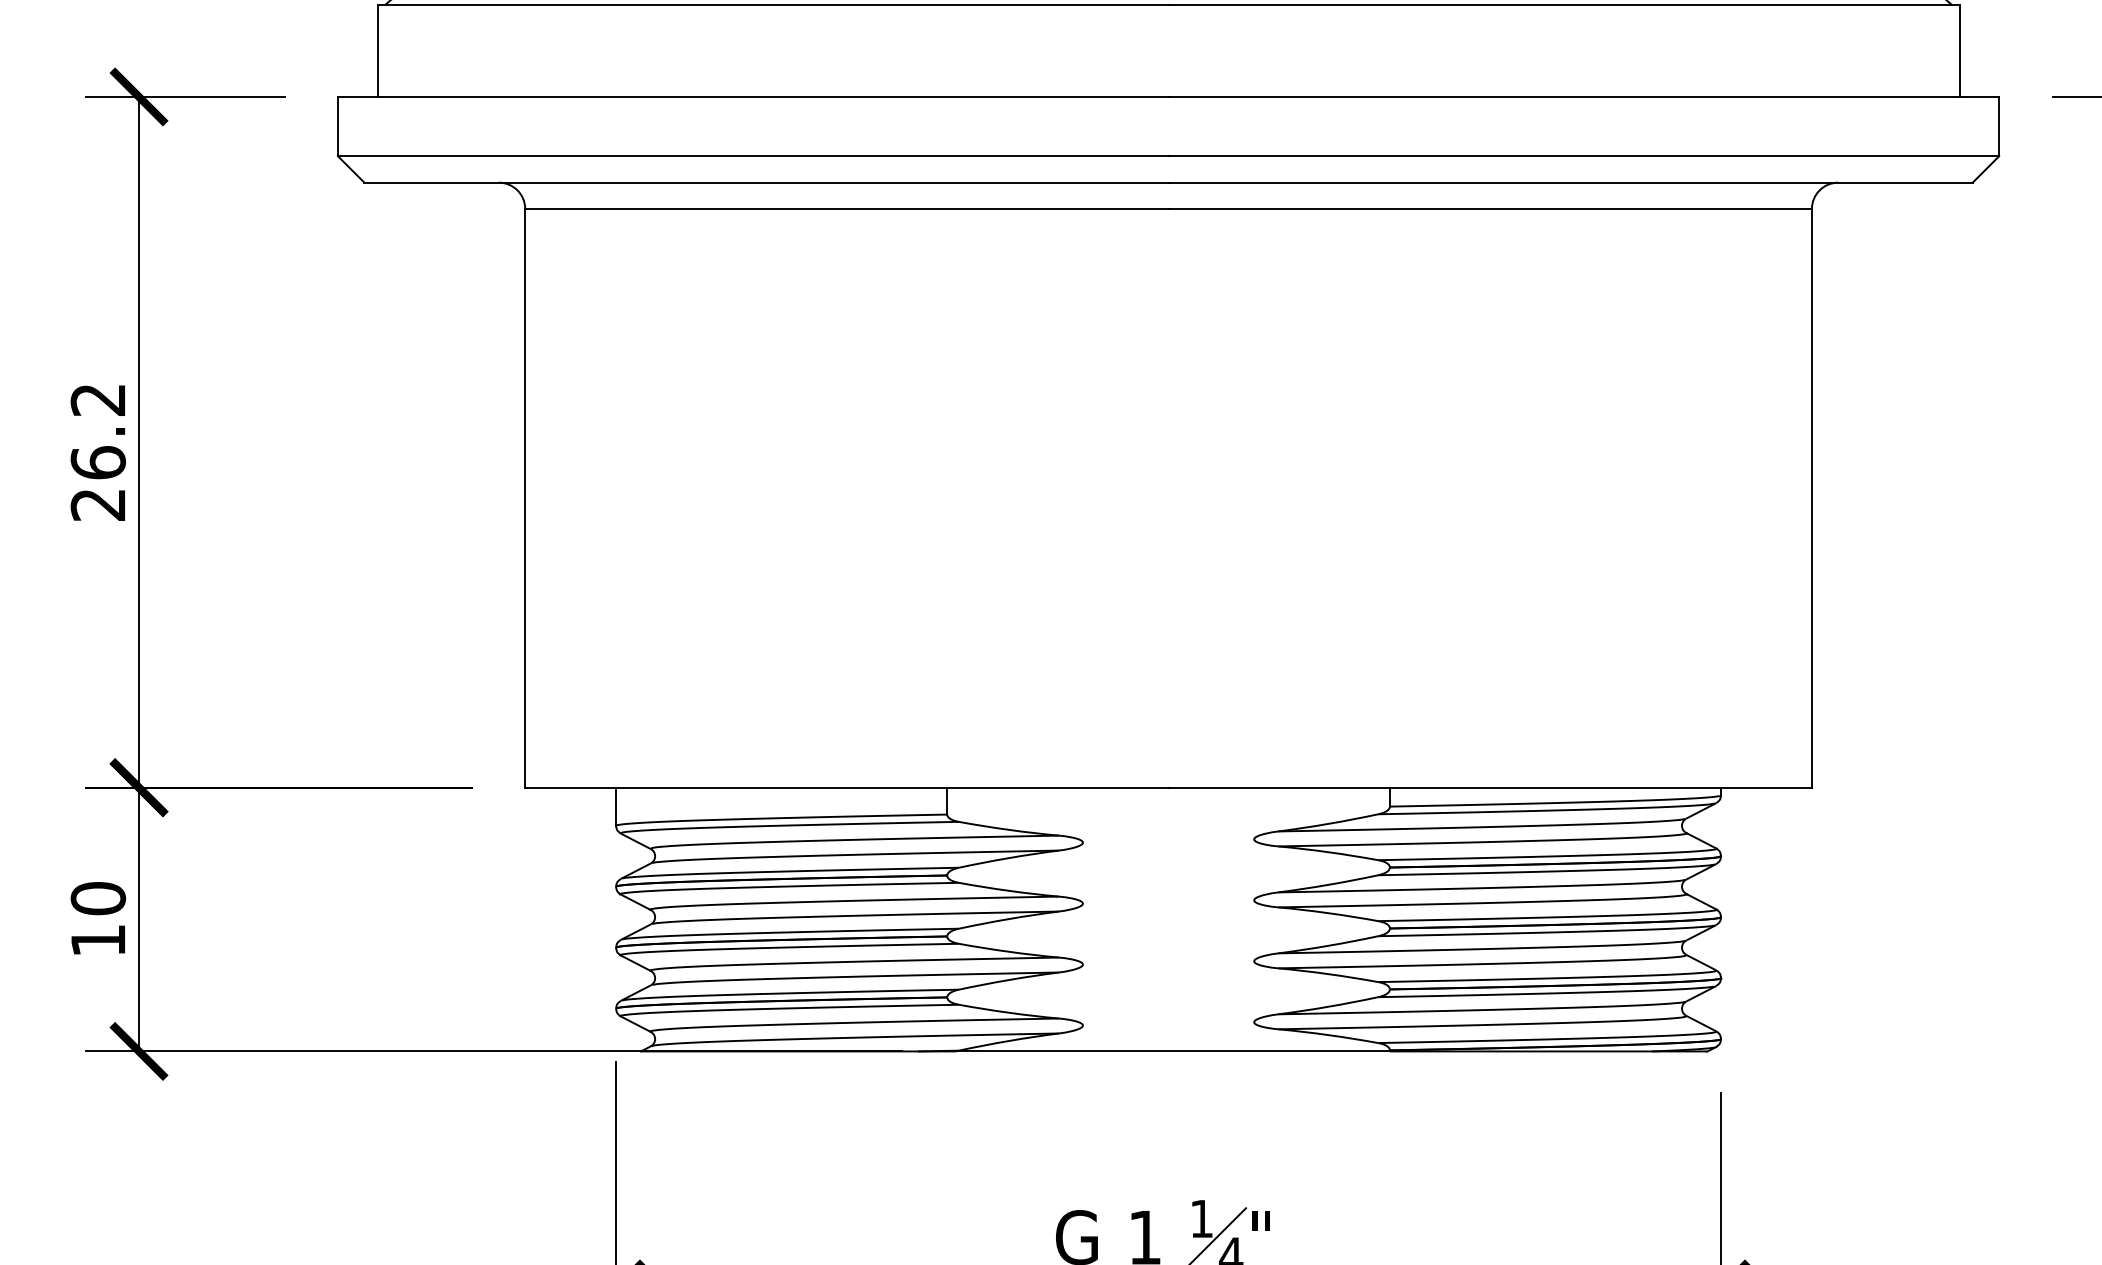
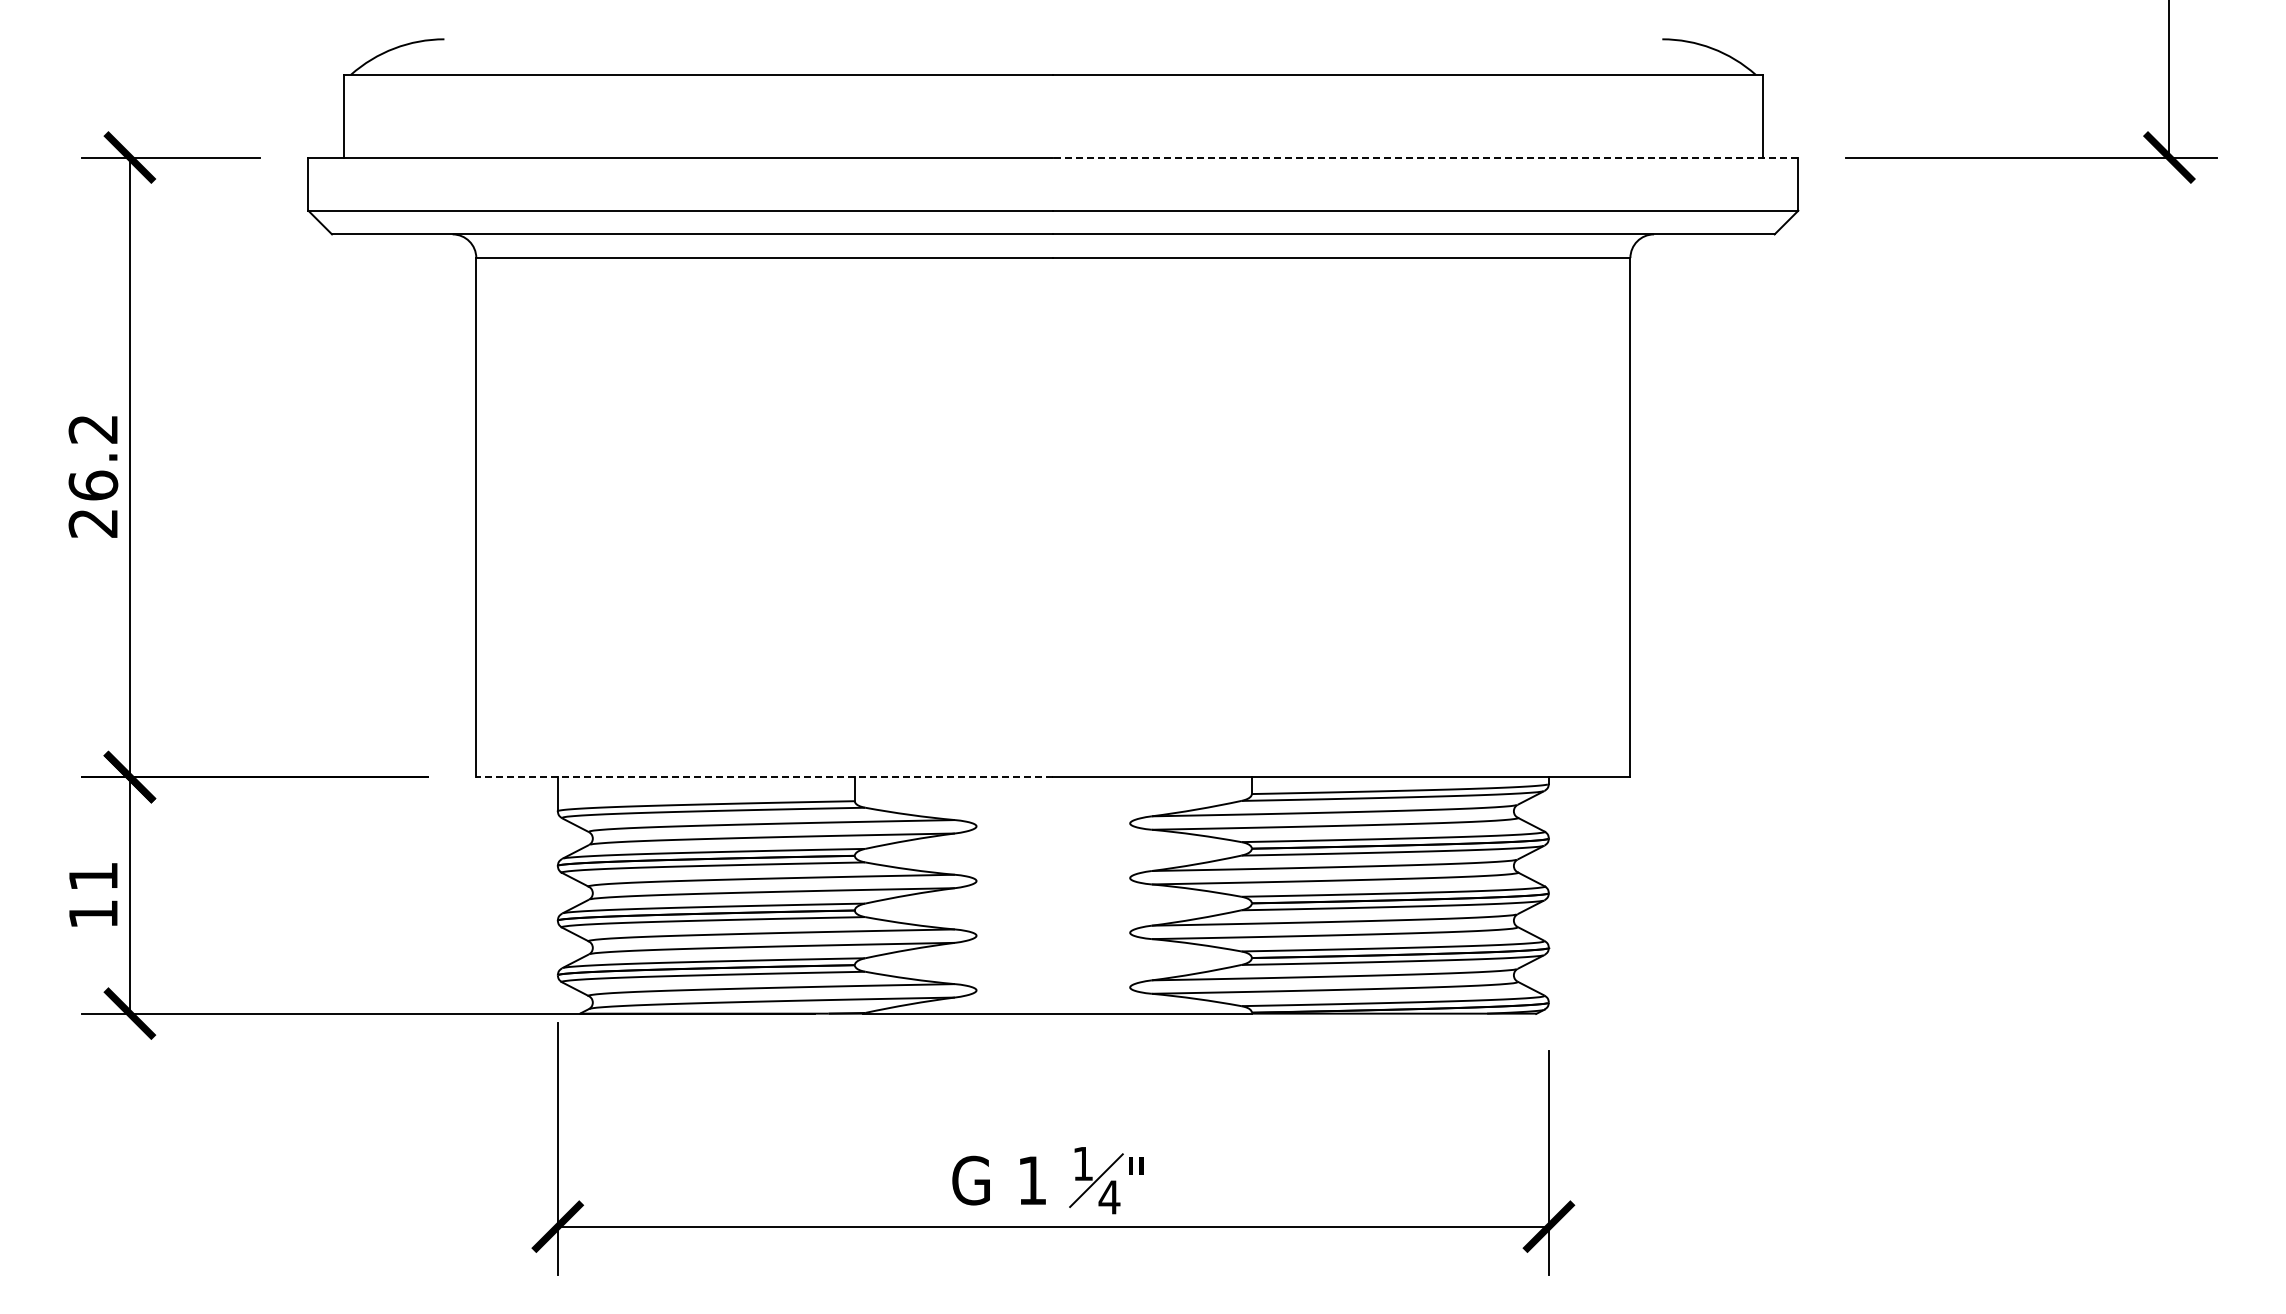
line: (1583, 96) -> (1425, 157), solid -> dashed
line: (846, 788) -> (764, 777), solid -> dashed
text: (98, 898) -> (93, 876), 10 -> 11

